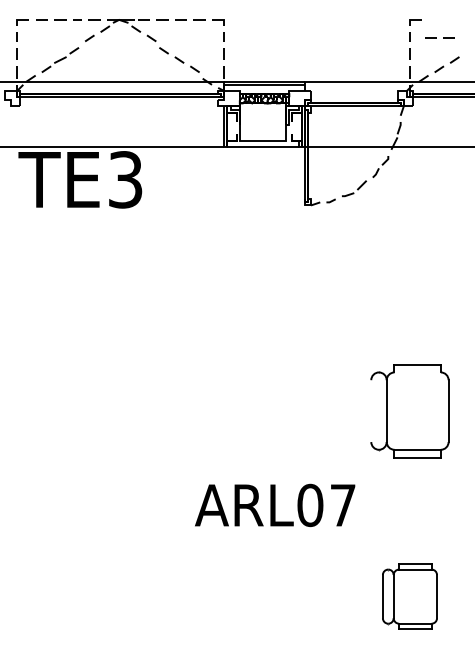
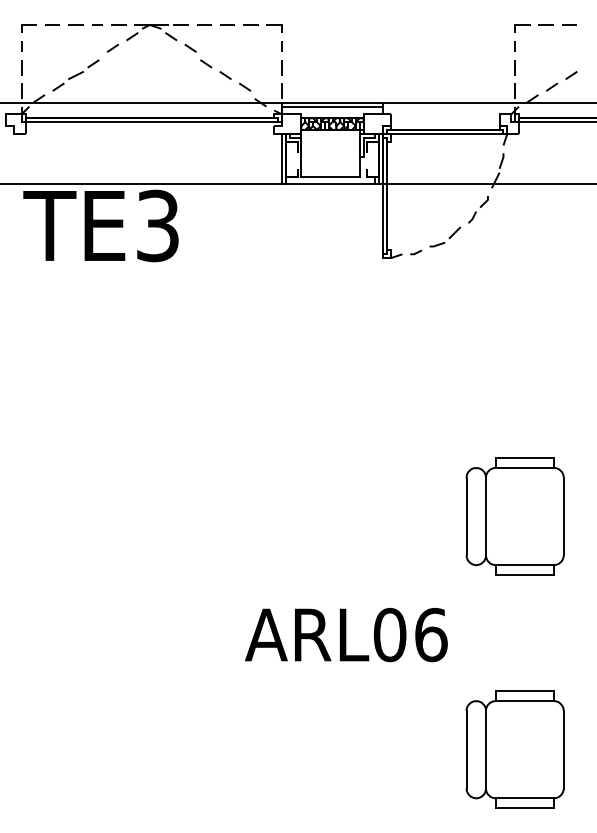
line: (436, 37) -> (553, 24), moved
line: (417, 372) -> (524, 468), added
line: (371, 411) -> (466, 517), added
text: (343, 505) -> (431, 635), ARL07 -> ARL06
part: (409, 596) -> (514, 749), size x1.43

